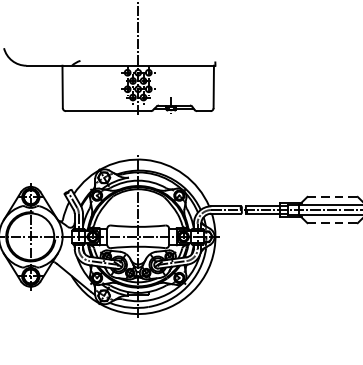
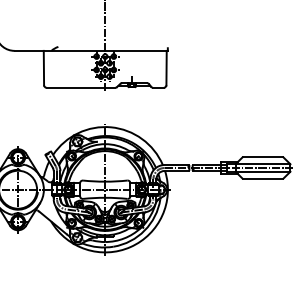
line: (333, 197) -> (263, 157), dashed -> solid
line: (333, 222) -> (263, 178), dashed -> solid

